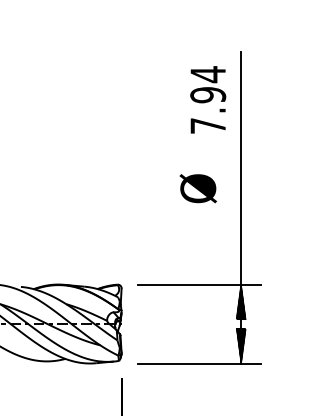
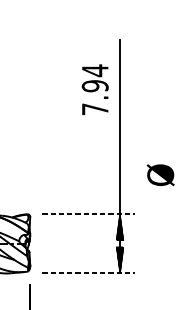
text: (208, 99) -> (95, 89), moved
text: (197, 188) -> (160, 175), moved
line: (199, 284) -> (88, 214), solid -> dashed
line: (199, 363) -> (88, 273), solid -> dashed

